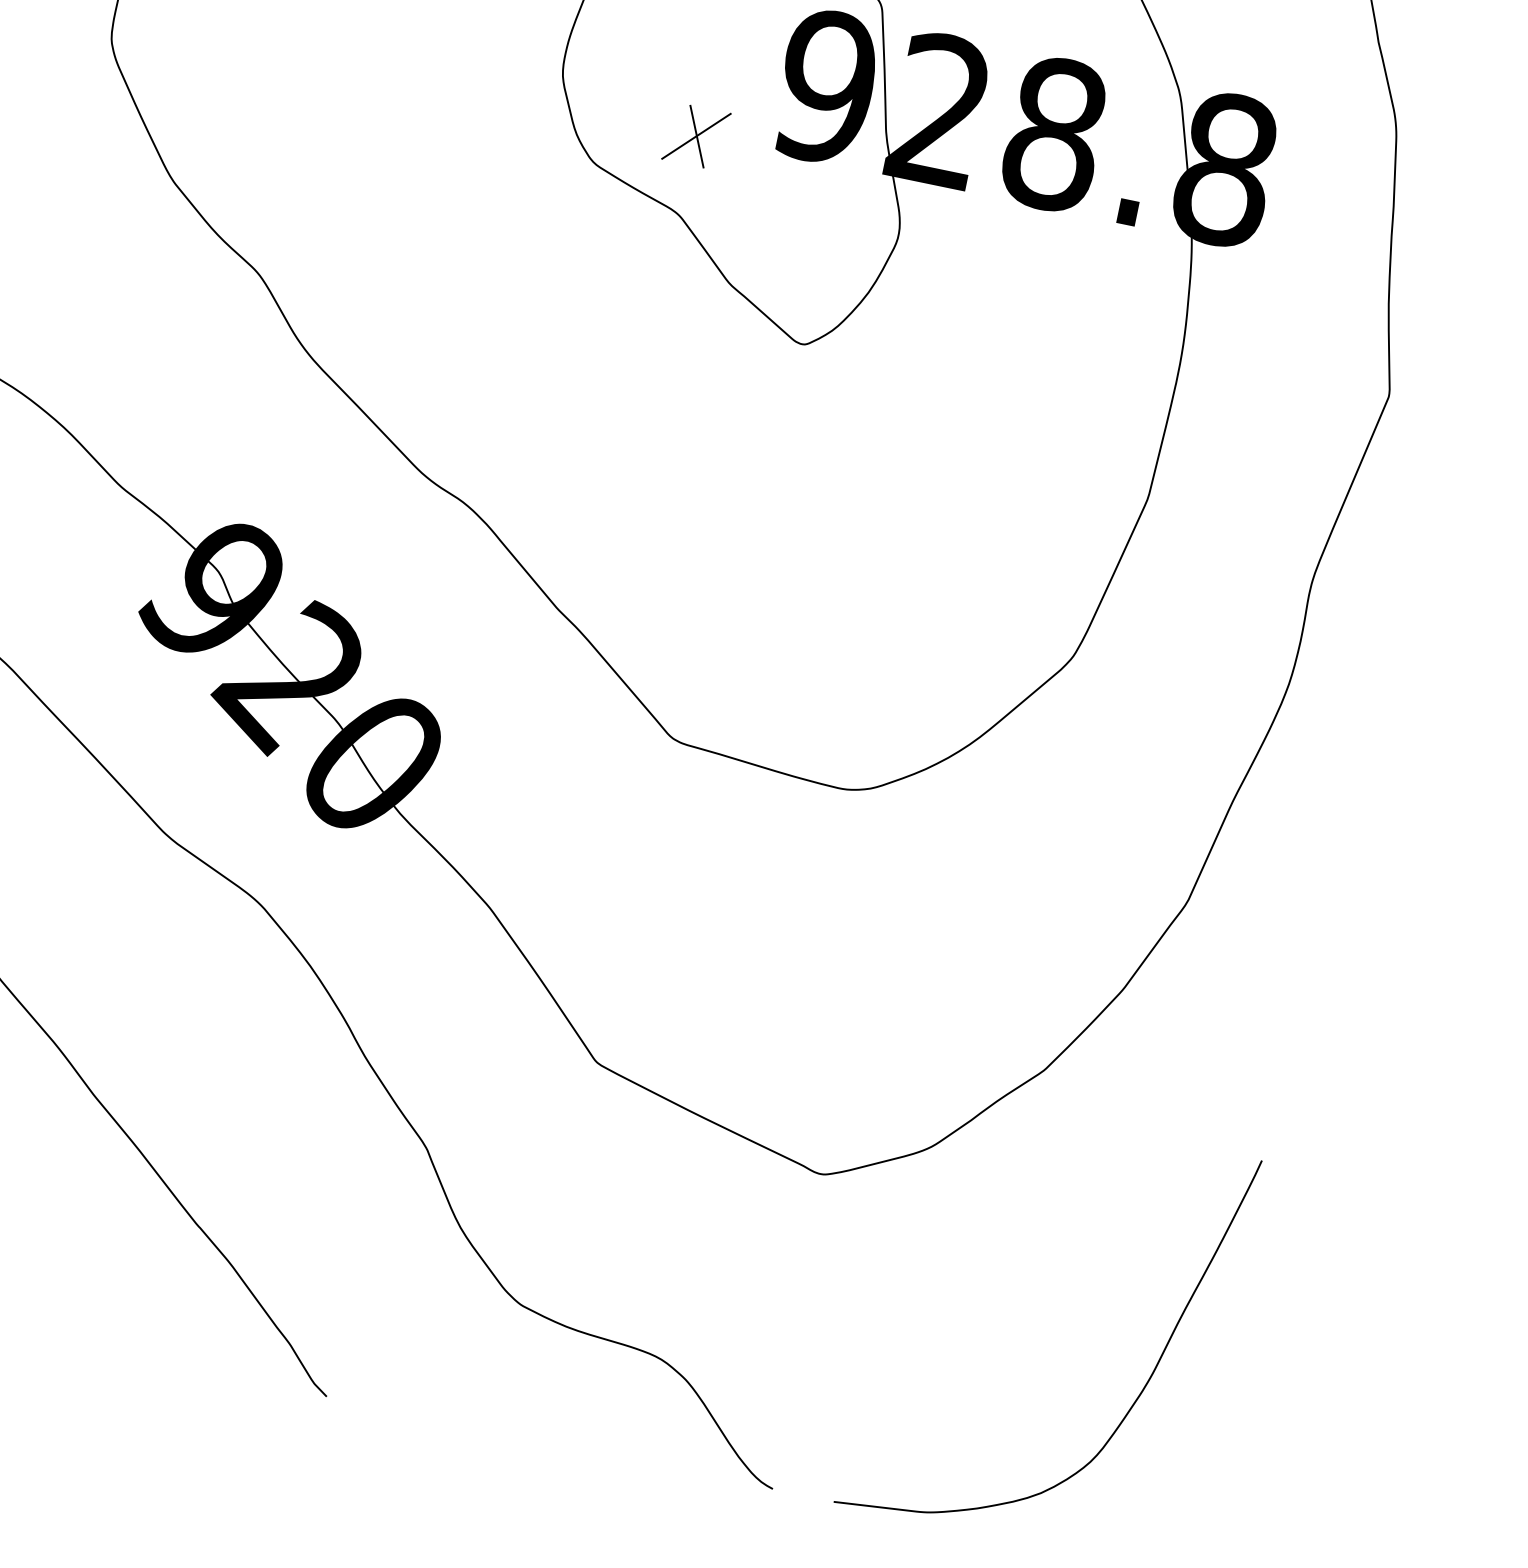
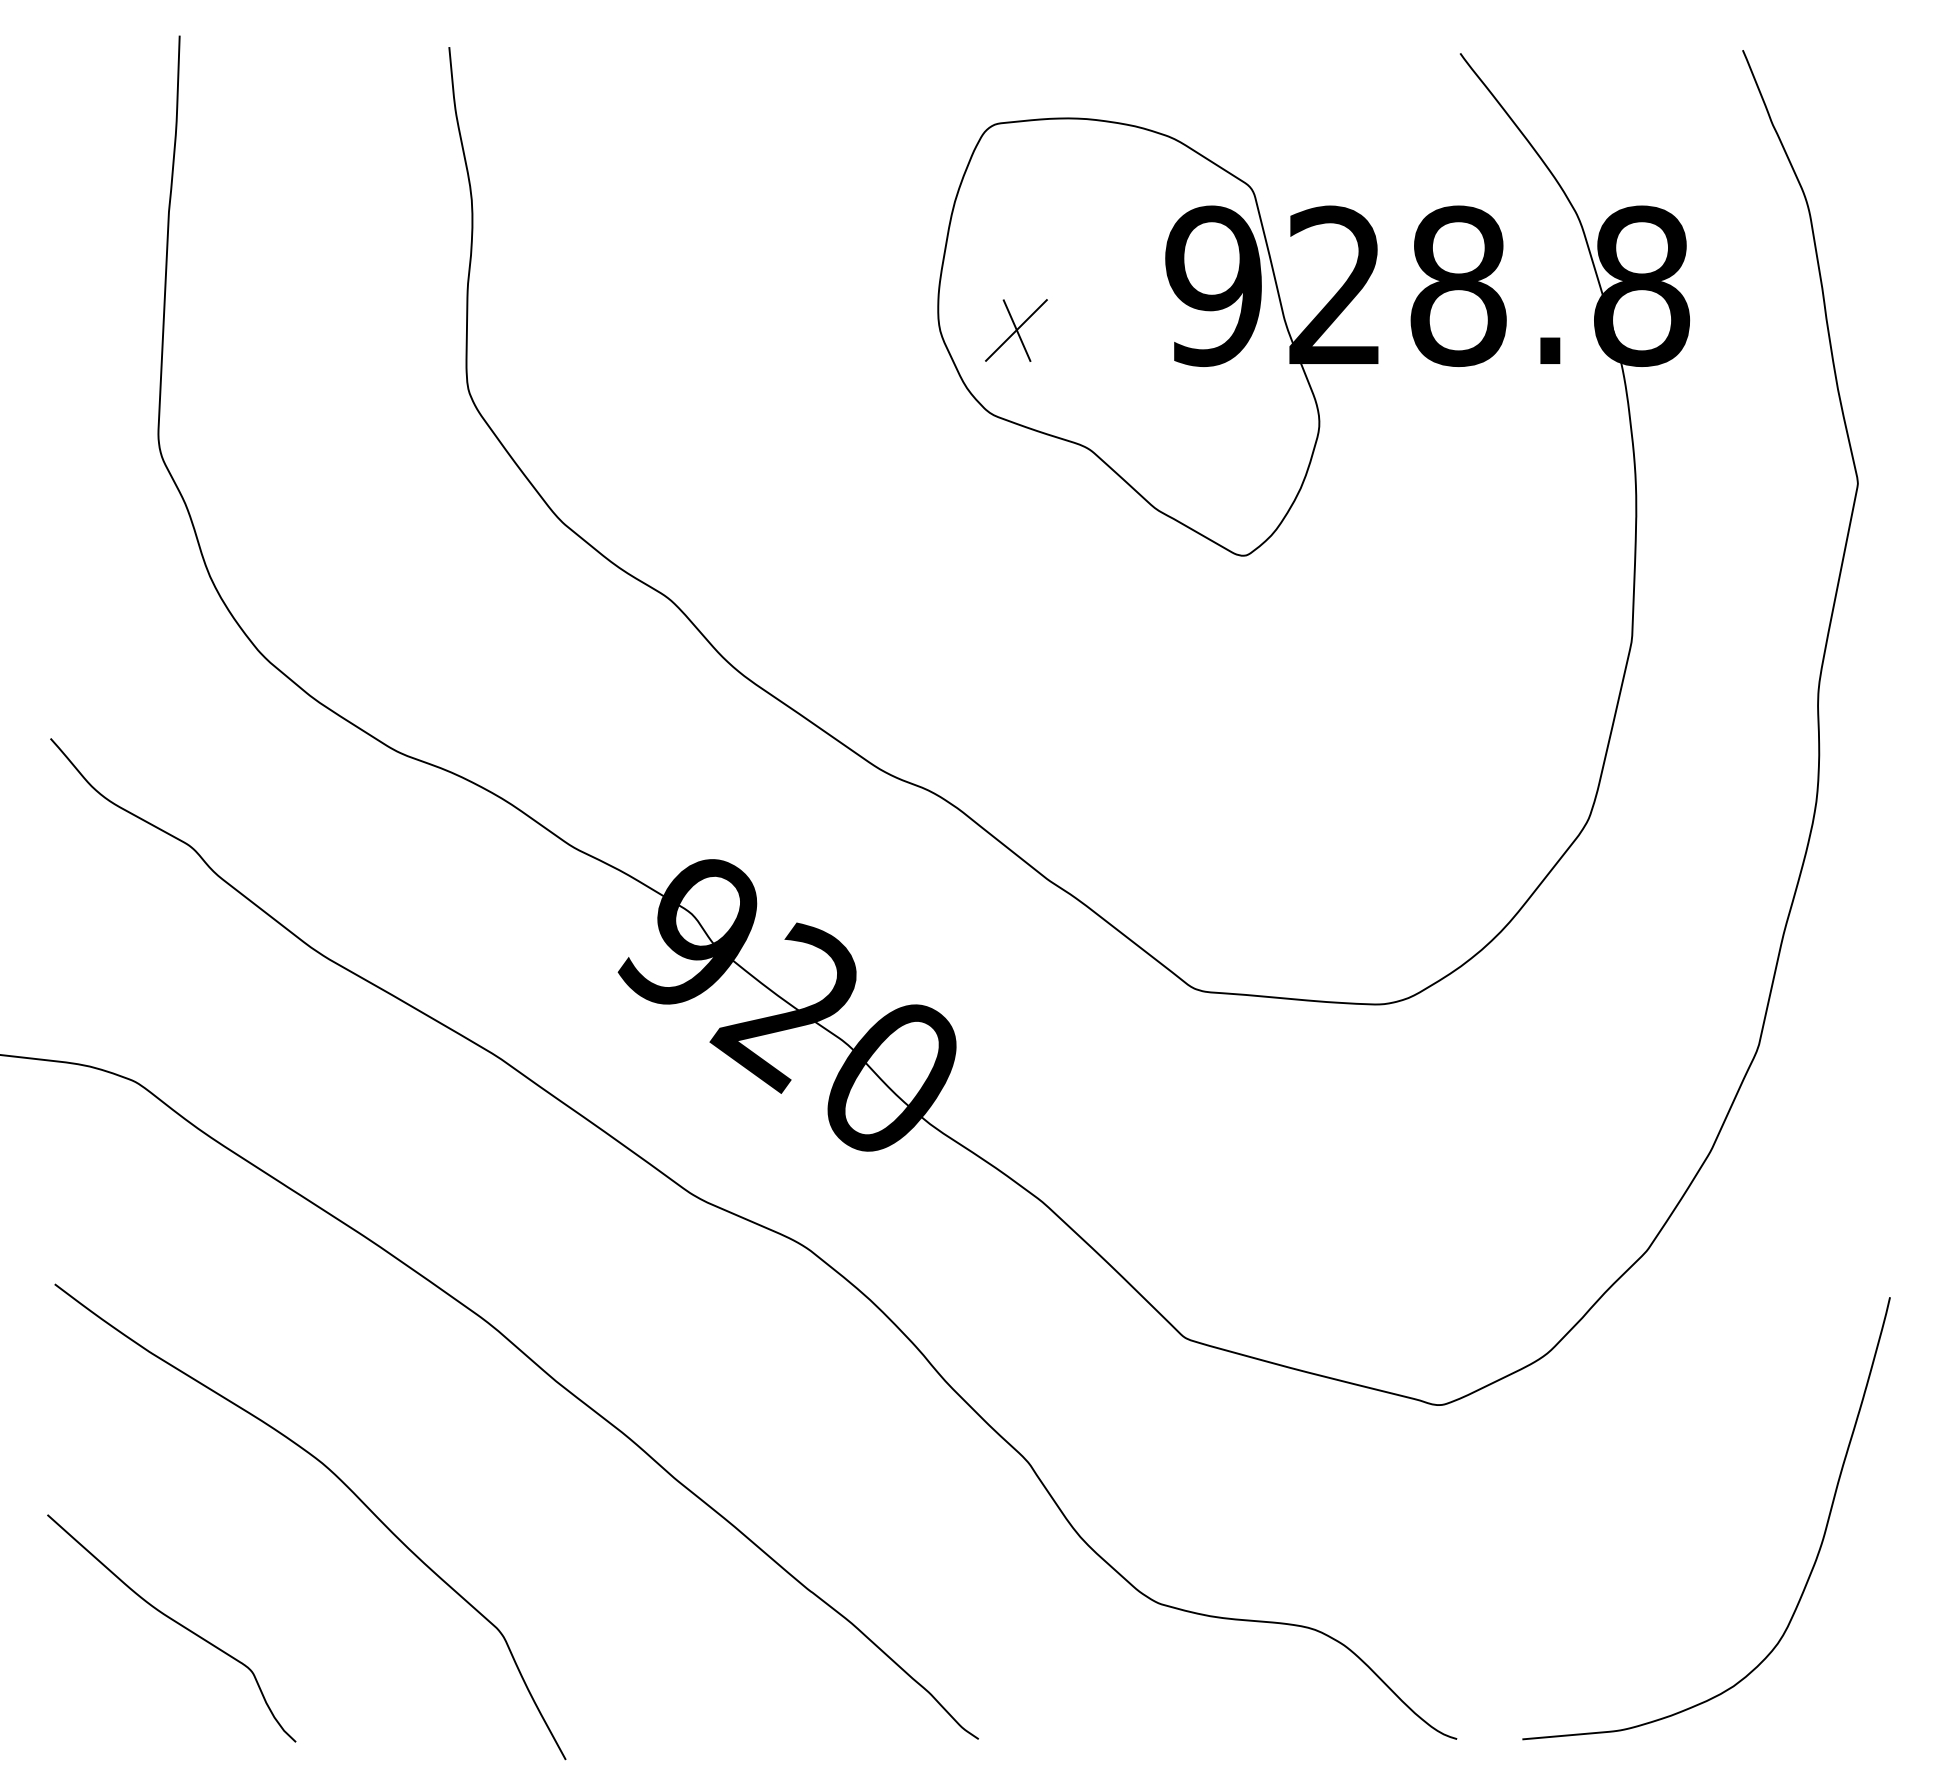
part: (696, 136) -> (1016, 330), moved

